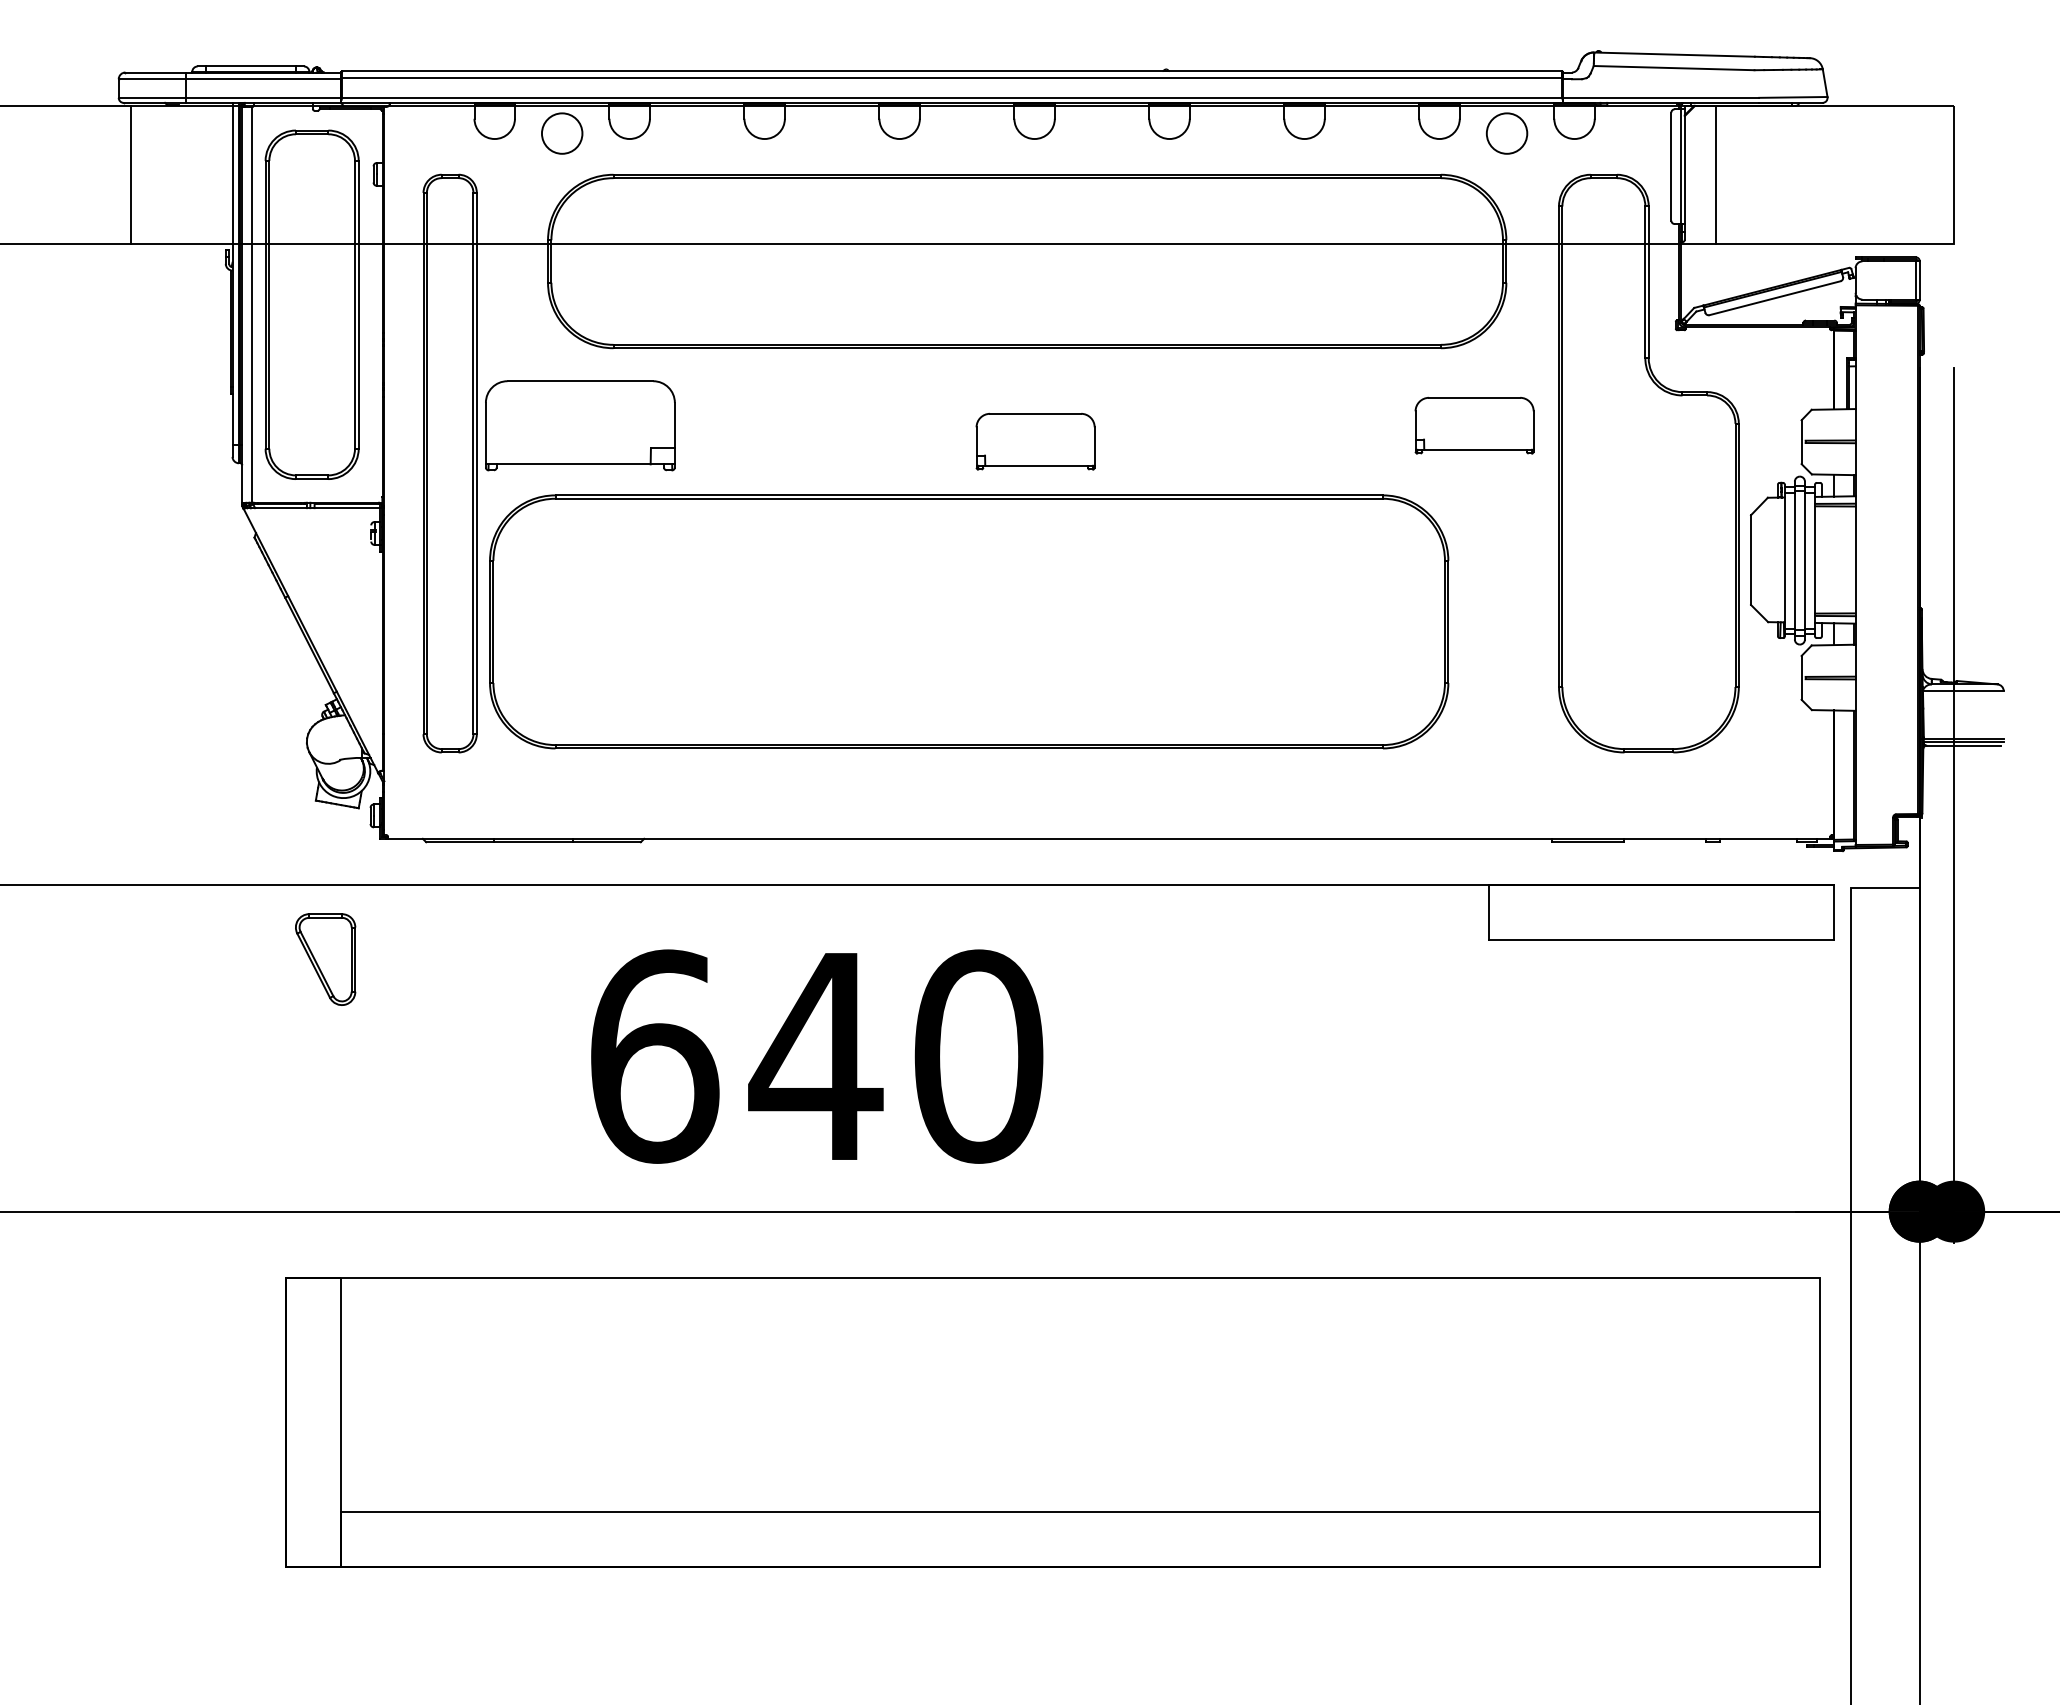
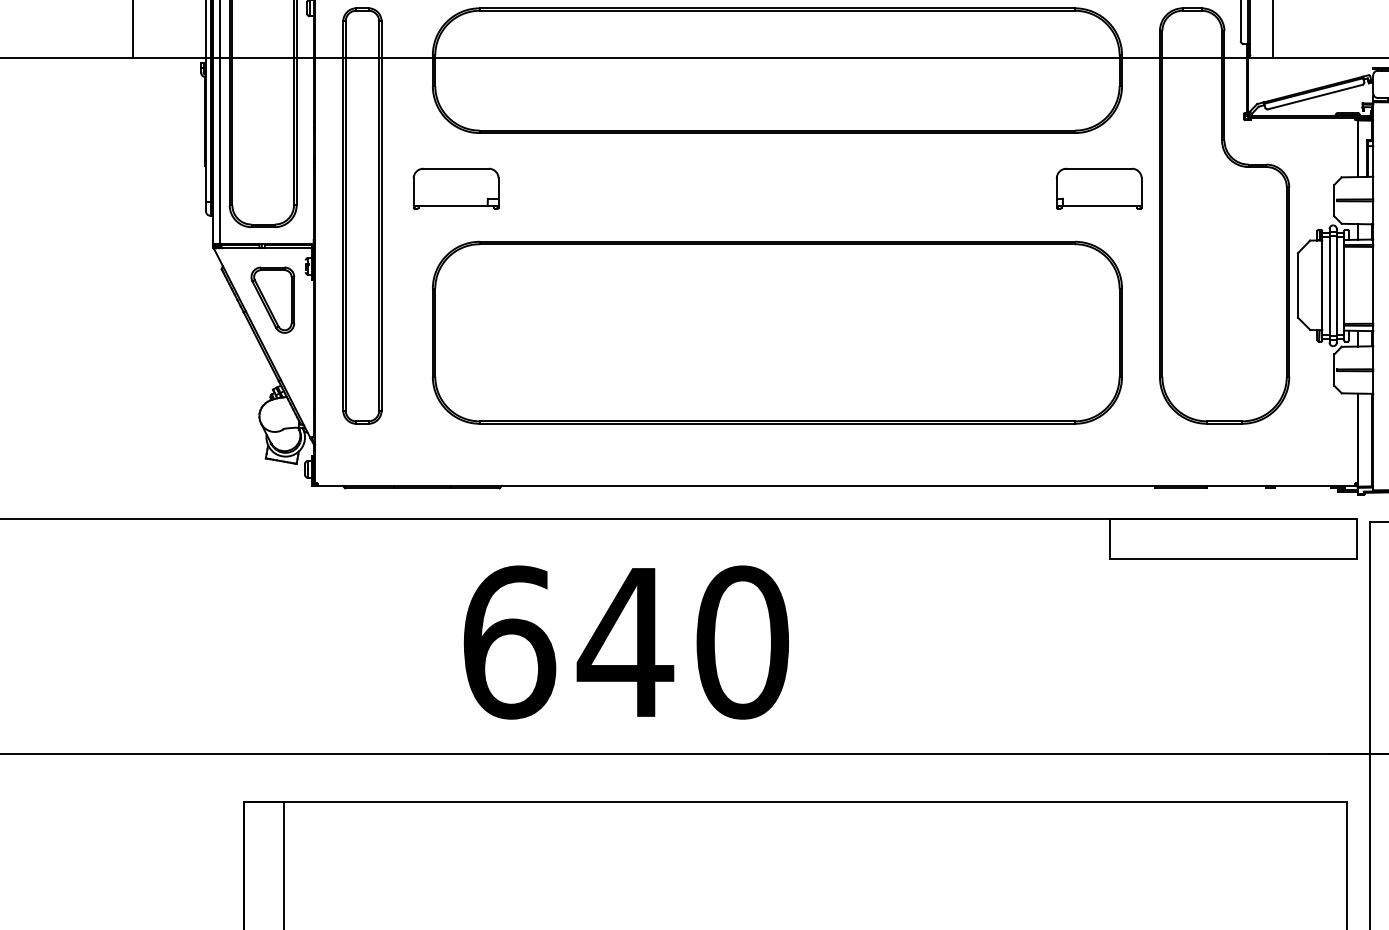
part: (580, 425) -> (456, 188), size x0.62
part: (1035, 441) -> (783, 200), removed
part: (969, 621) -> (777, 332), moved
part: (325, 959) -> (272, 300), moved

